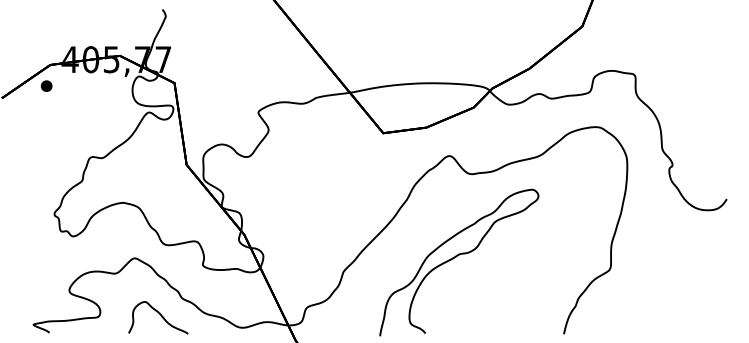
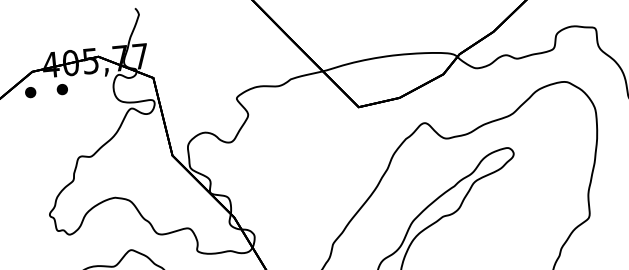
part: (79, 85) -> (62, 88), added

